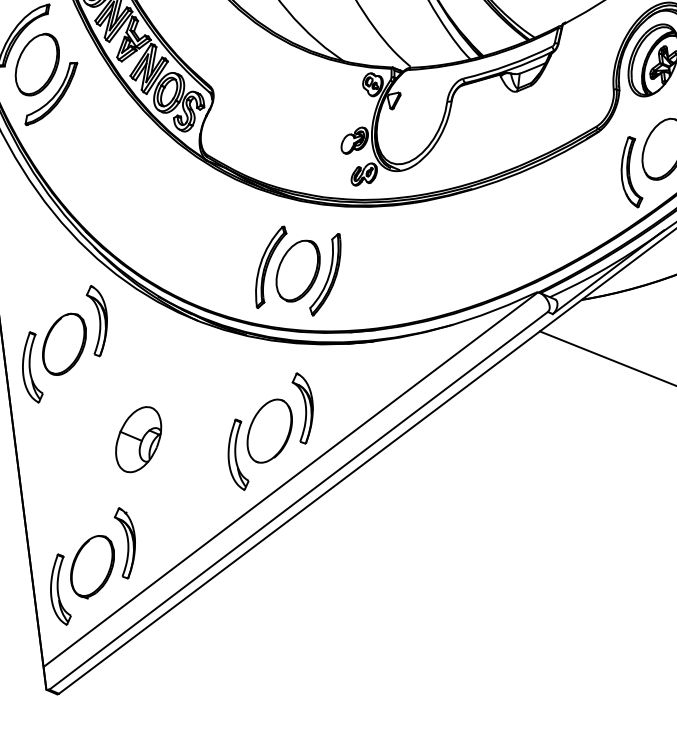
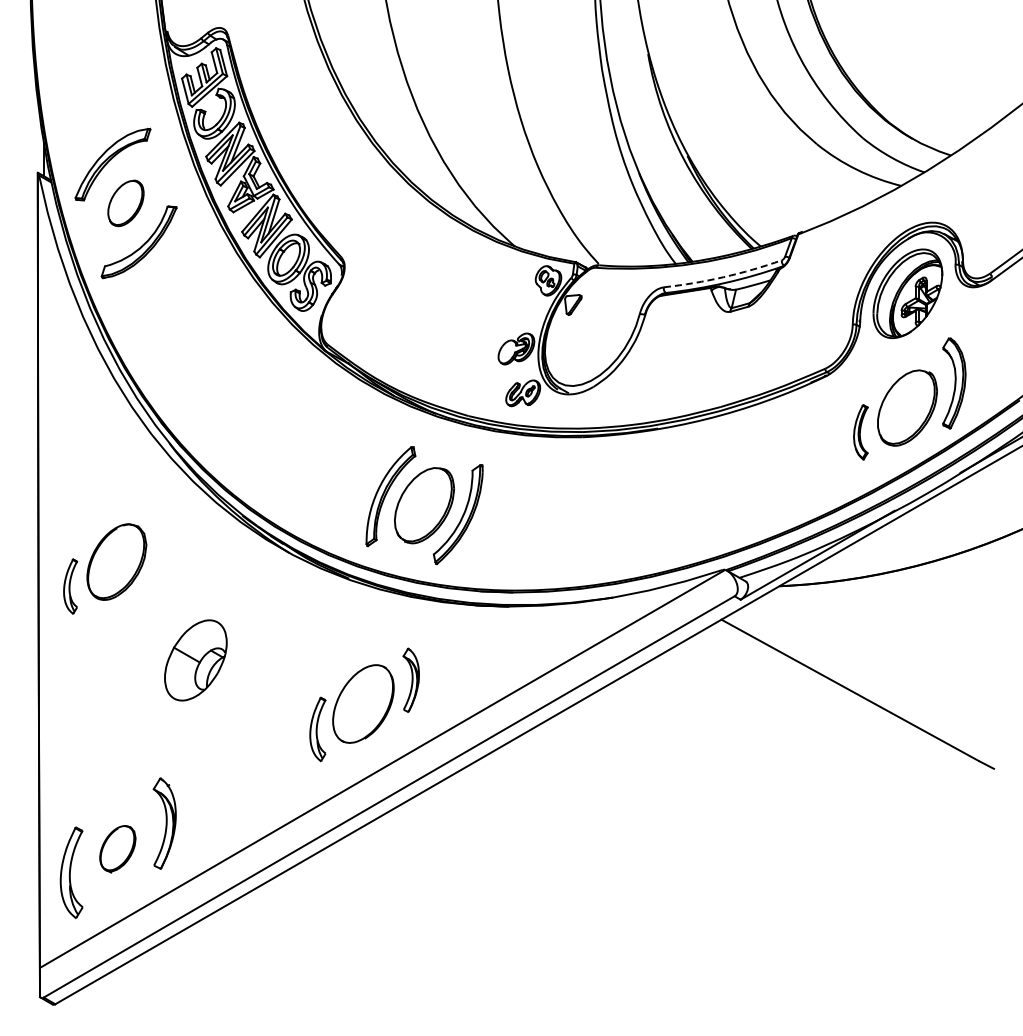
part: (37, 64) -> (125, 203), size x0.6
arc: (508, 65) -> (723, 277), solid -> dashed
part: (630, 172) -> (860, 432), size x0.6
part: (98, 320) -> (163, 537), removed
part: (30, 367) -> (70, 586), size x0.6
part: (304, 408) -> (411, 680), size x0.7
part: (138, 439) -> (195, 660), moved
part: (236, 455) -> (317, 729), size x0.7
part: (92, 567) -> (117, 849), size x0.6

